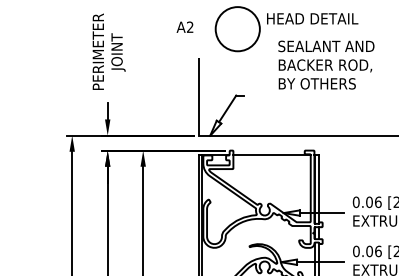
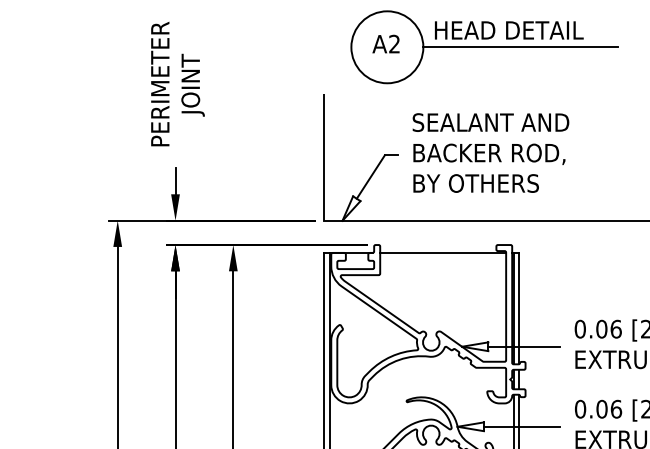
text: (184, 26) -> (385, 42), moved
line: (319, 29) -> (520, 47), added
text: (326, 64) -> (491, 152), moved

